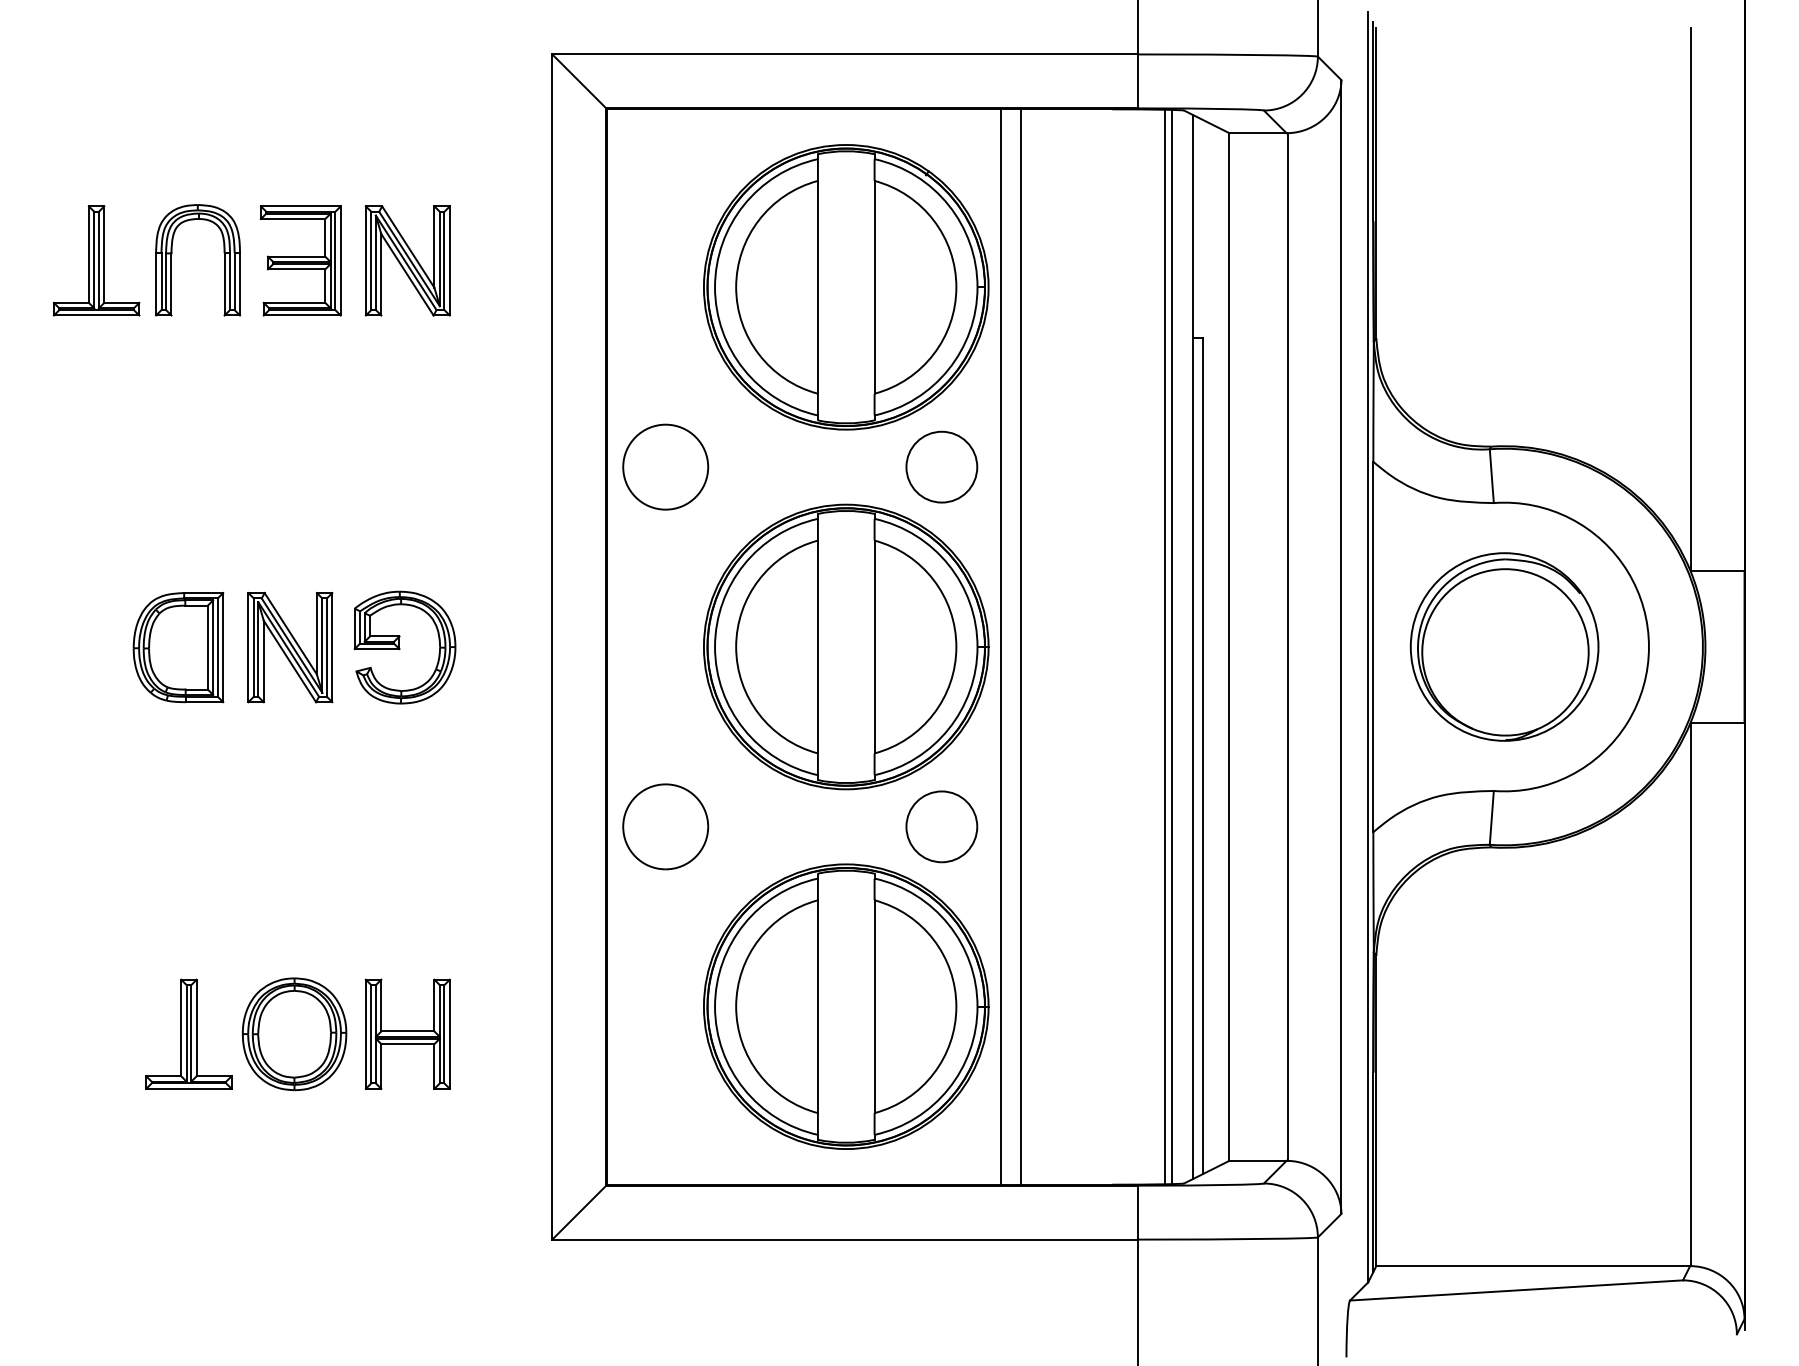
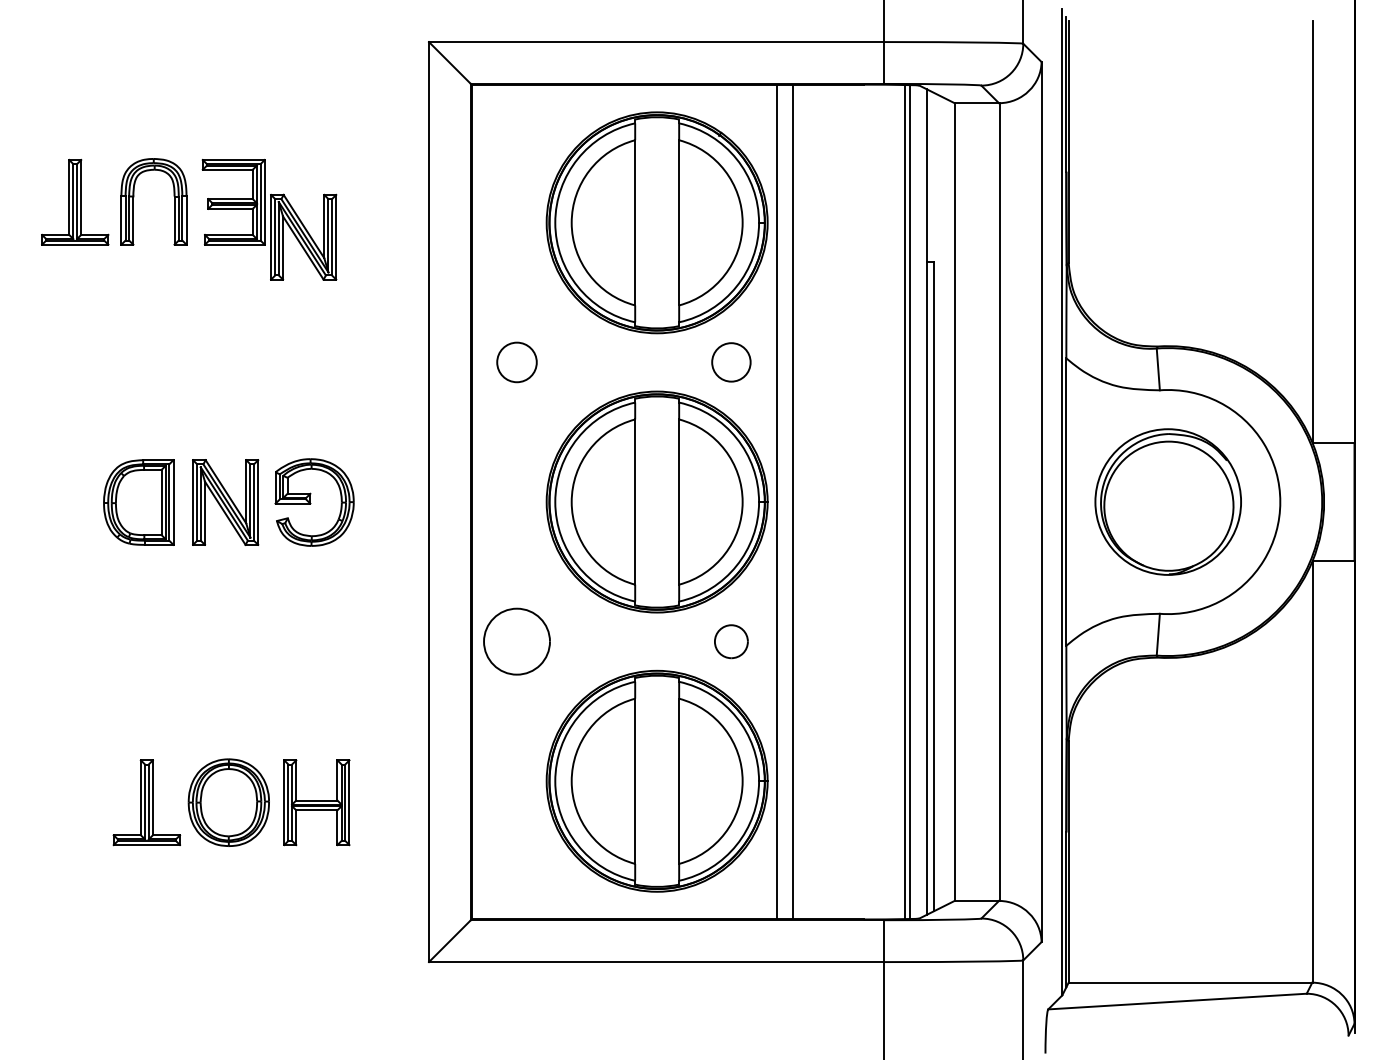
part: (407, 260) -> (303, 236), moved
circle: (665, 466) -> (516, 361), size x0.6
circle: (941, 466) -> (731, 361), size x0.7
part: (941, 826) -> (731, 641), size x0.6

